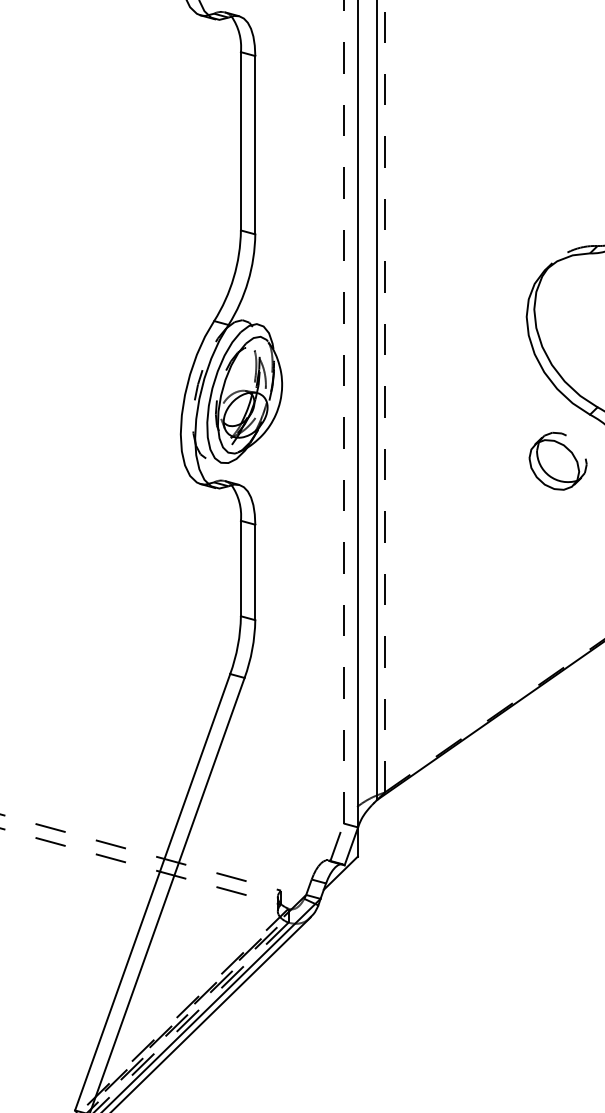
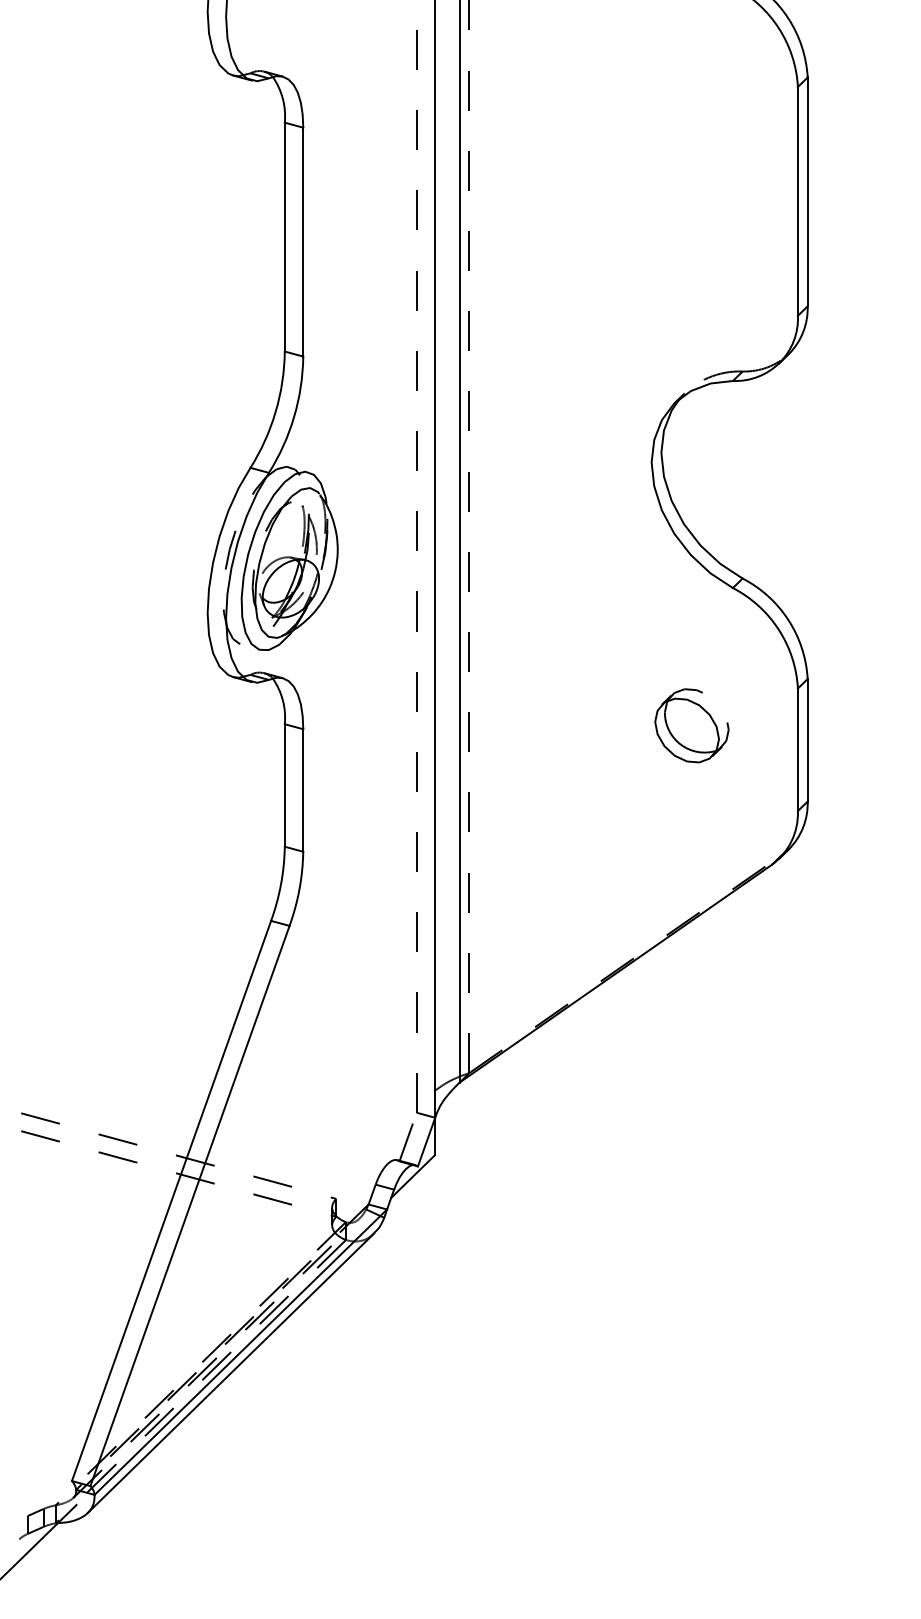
part: (557, 461) -> (691, 725), moved

